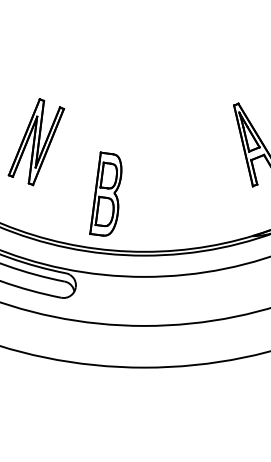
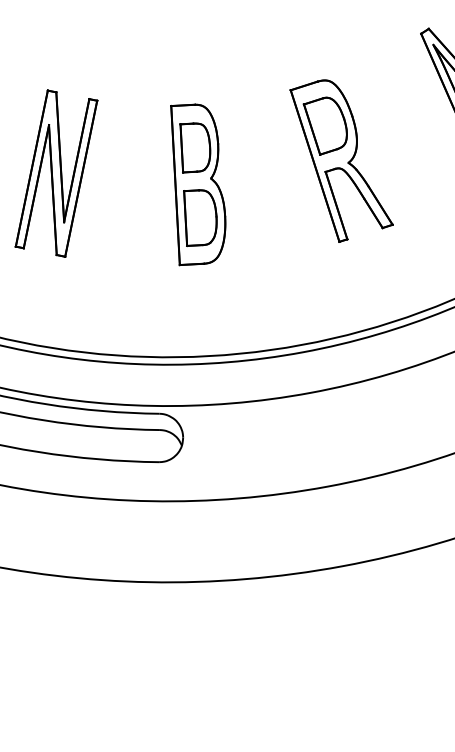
part: (181, 161) -> (340, 159), added
part: (105, 193) -> (194, 182), moved

